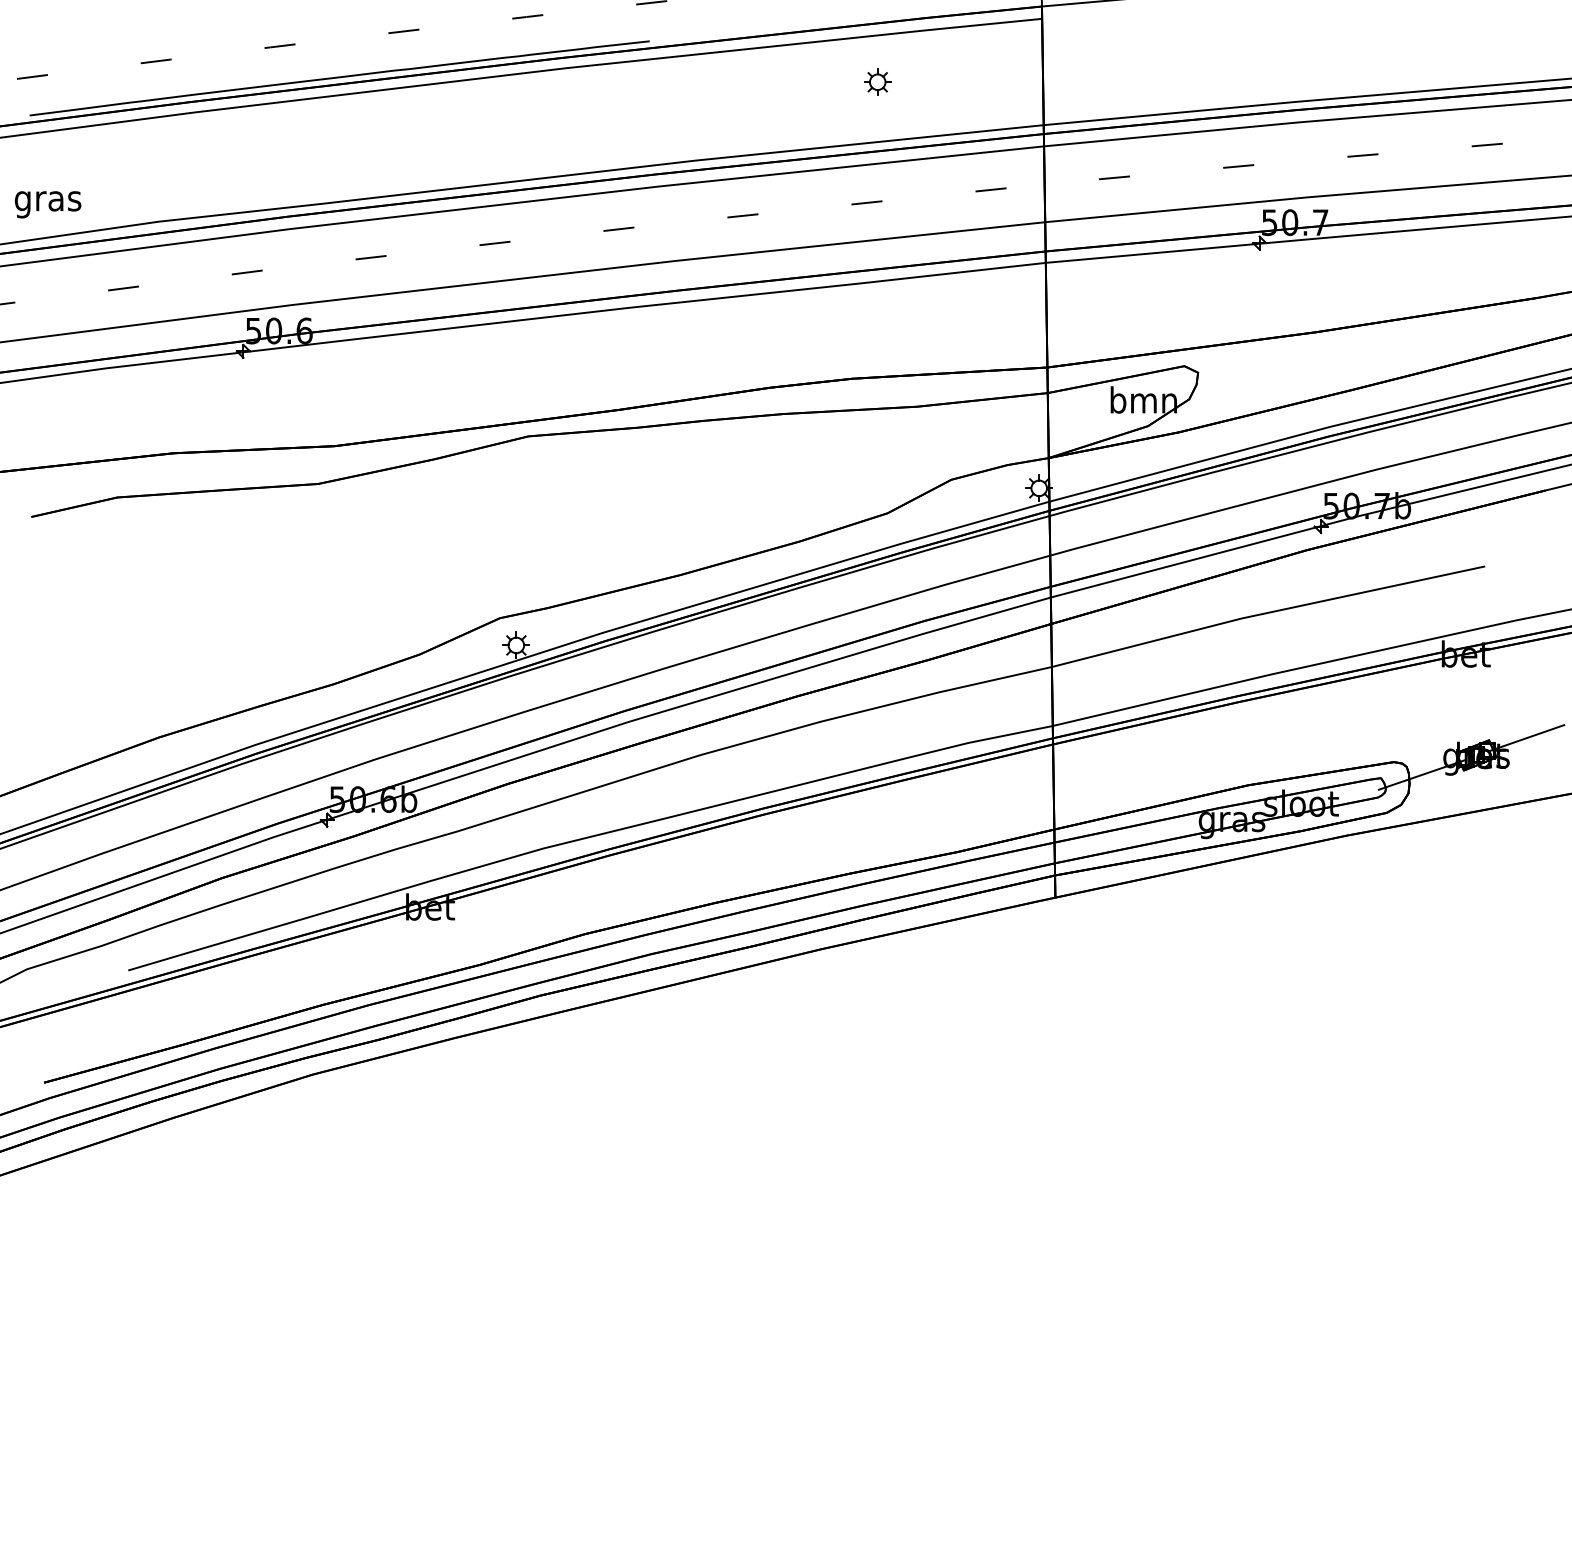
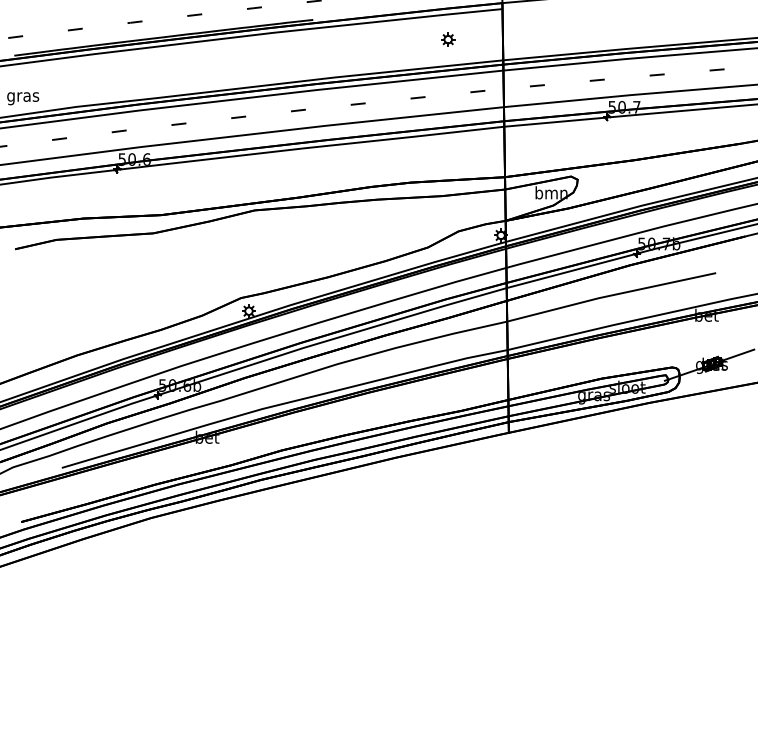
part: (878, 81) -> (448, 39), moved

